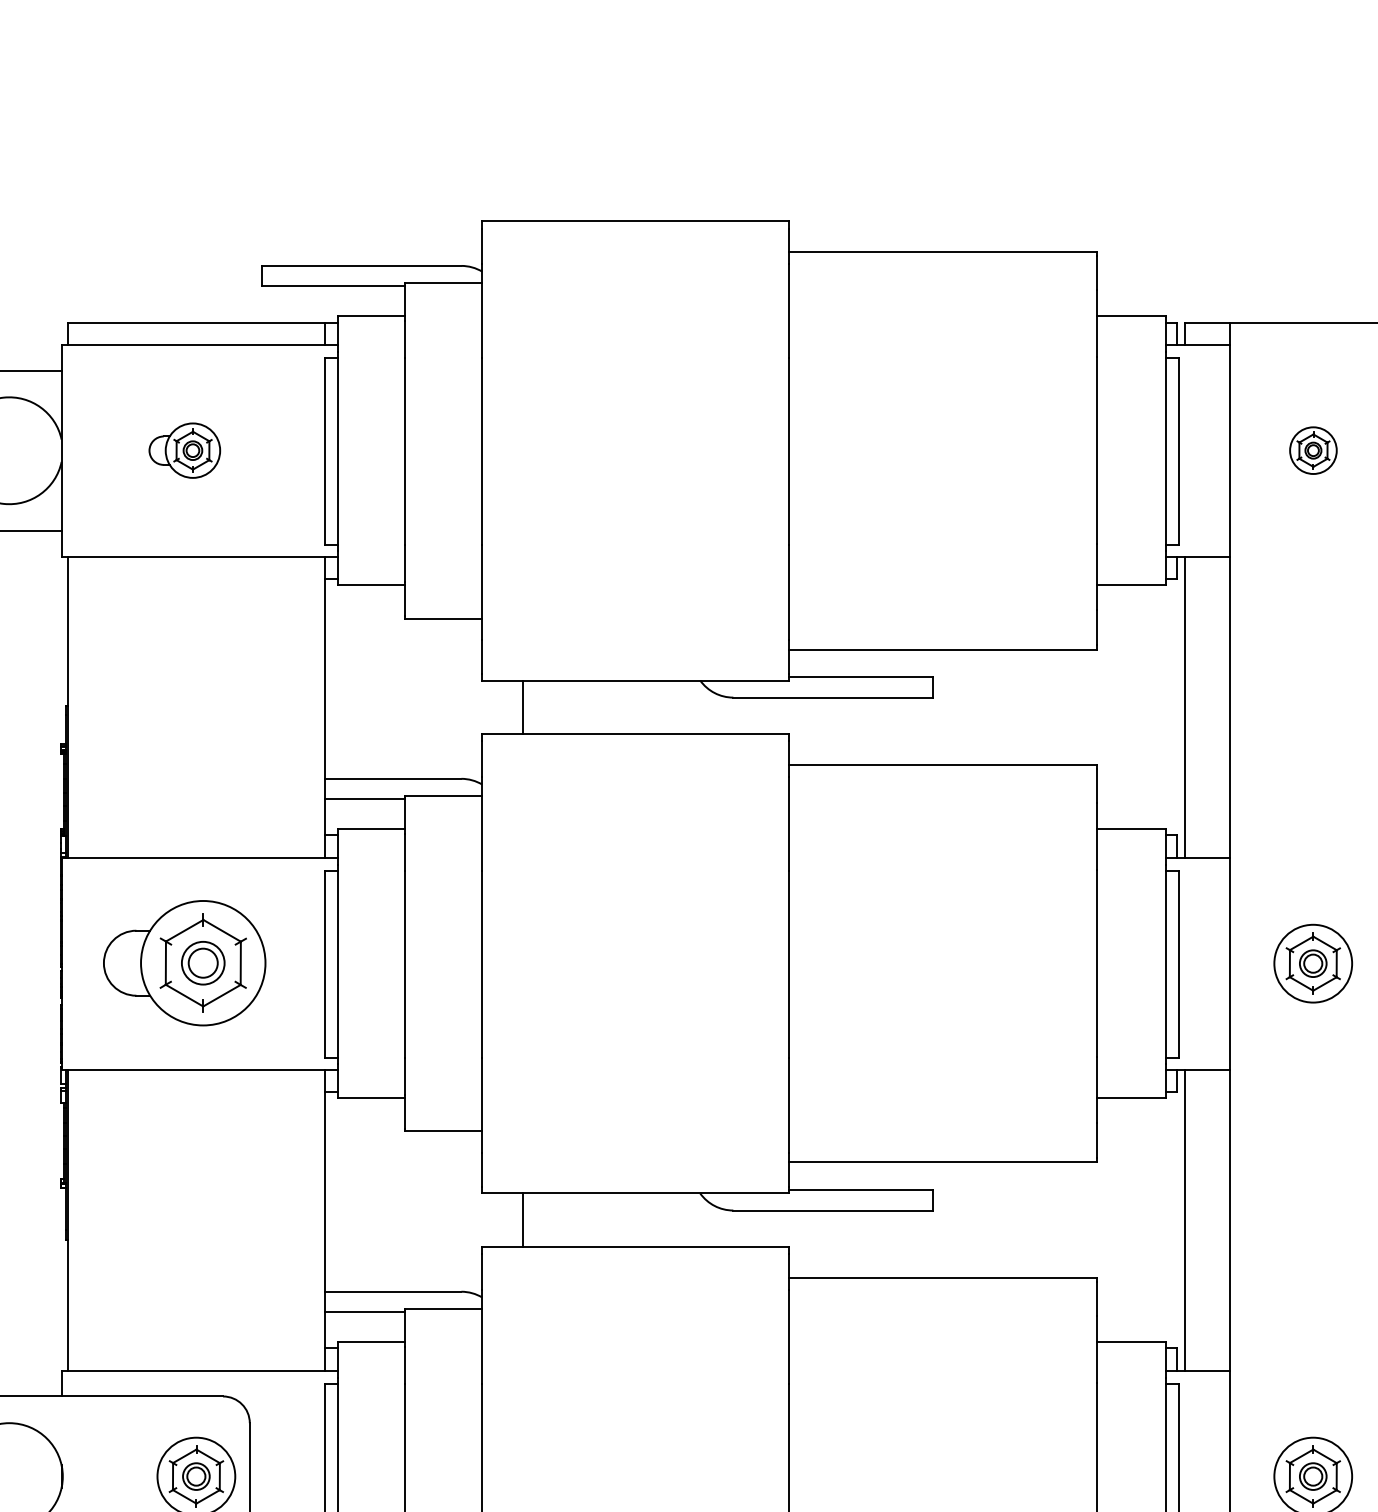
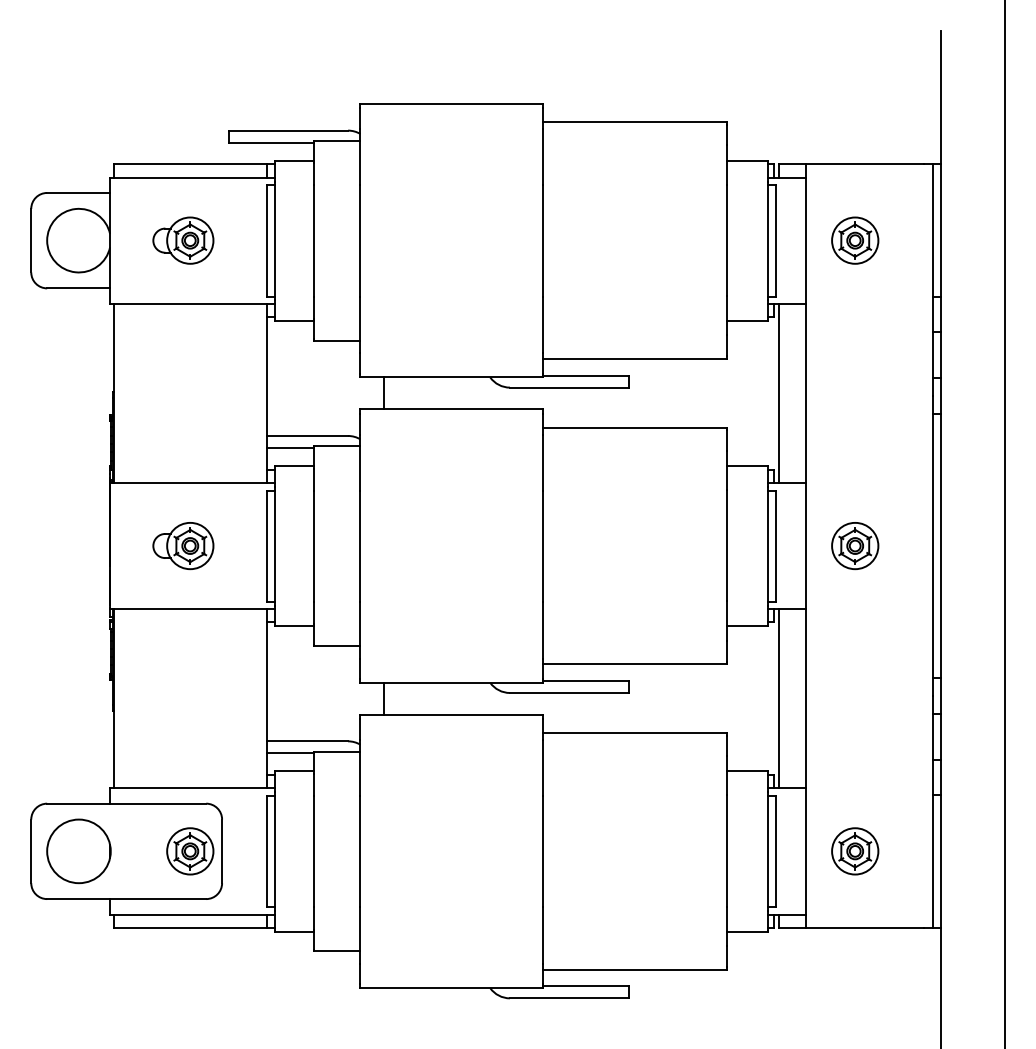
part: (184, 450) -> (183, 240), size x1.43
part: (1313, 450) -> (855, 240), size x1.67
part: (184, 964) -> (183, 546), size x0.62

